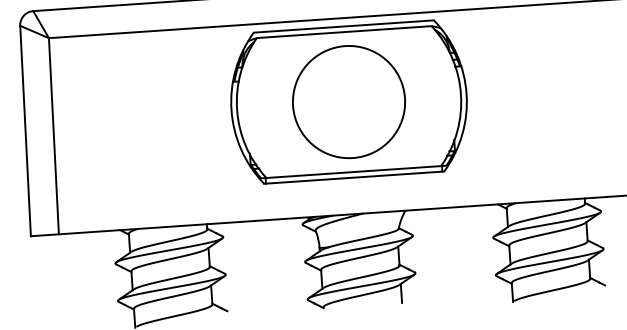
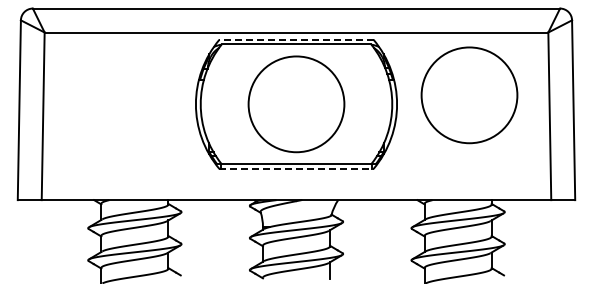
line: (343, 26) -> (296, 39), solid -> dashed
circle: (550, 77) -> (469, 95), added
line: (355, 178) -> (297, 169), solid -> dashed

